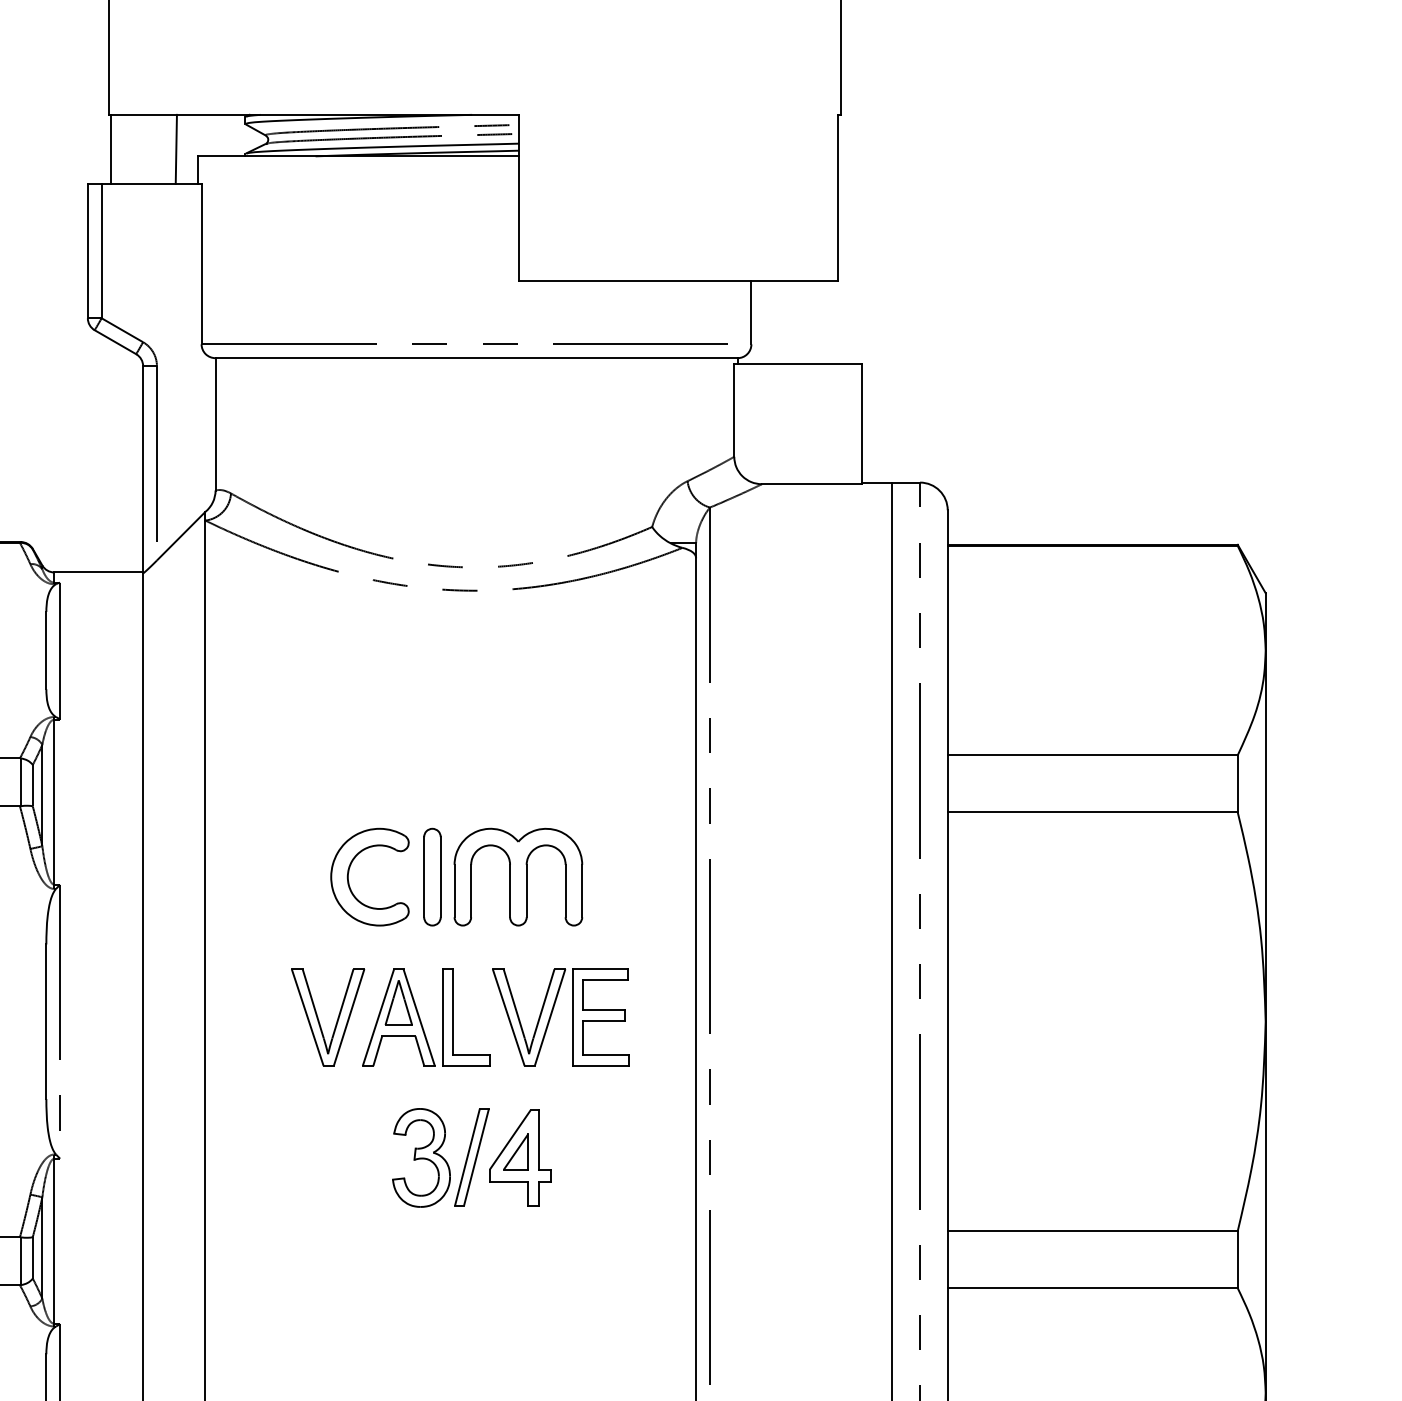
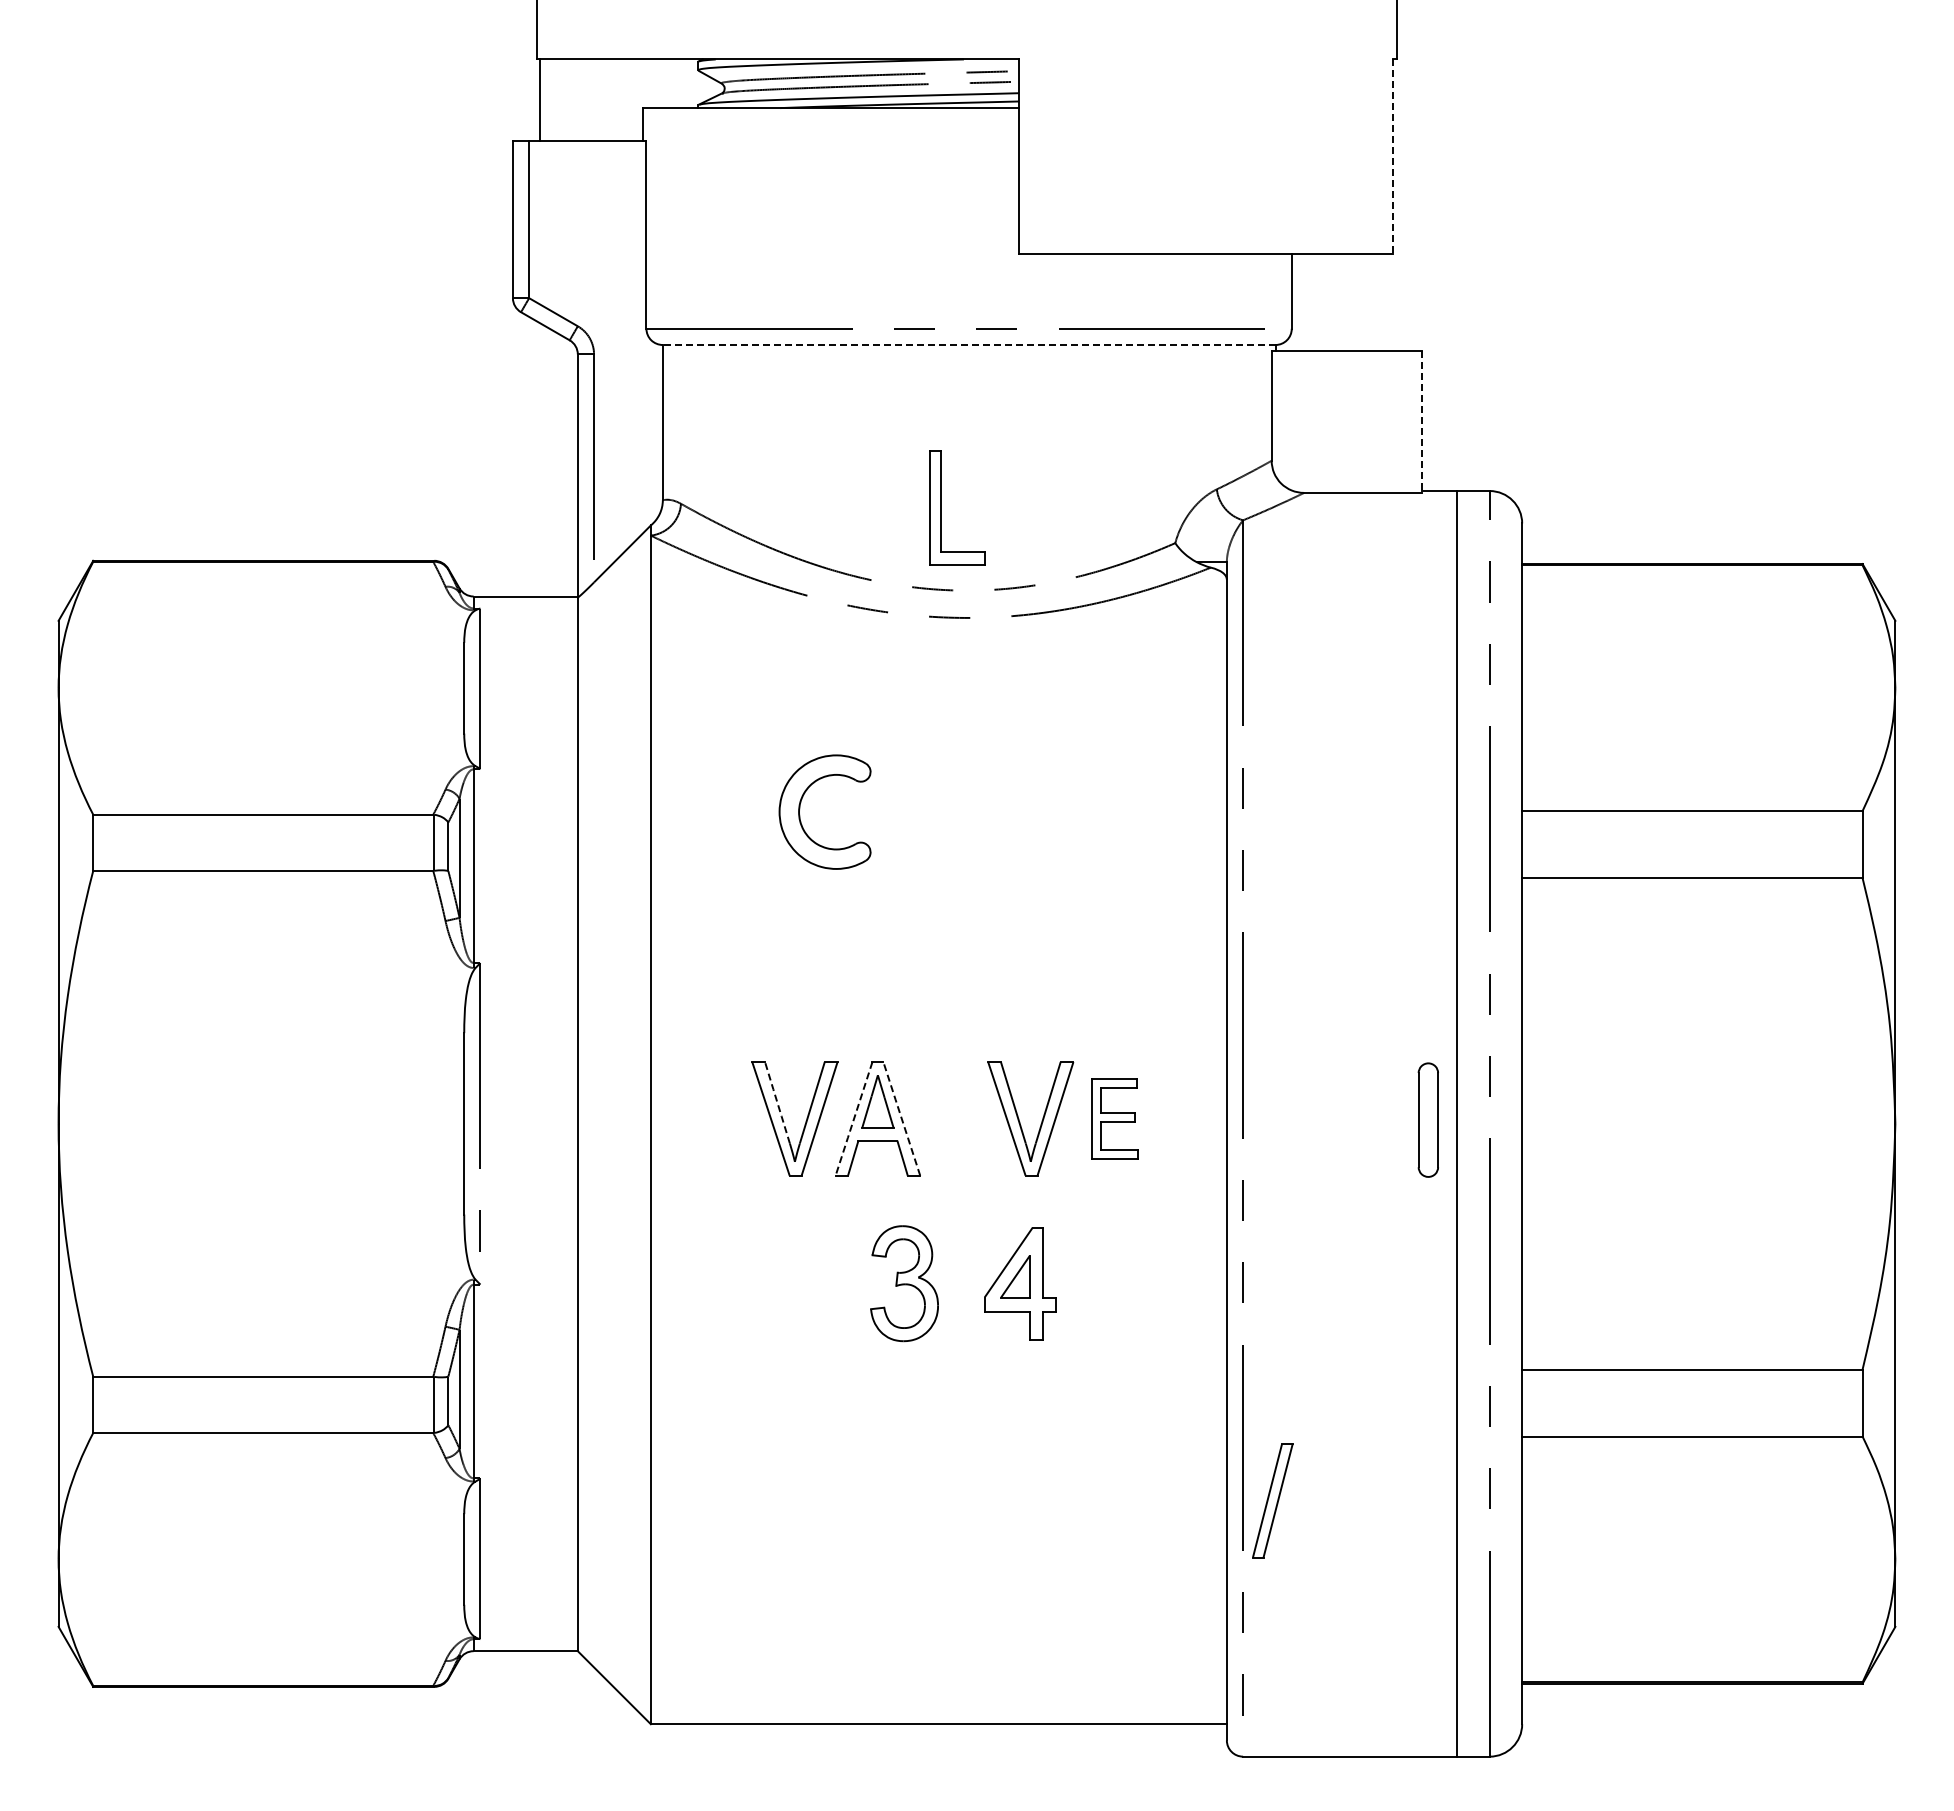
line: (176, 149) -> (616, 99), removed
line: (838, 198) -> (1393, 157), solid -> dashed
line: (475, 358) -> (968, 345), solid -> dashed
line: (861, 424) -> (1421, 422), solid -> dashed
part: (349, 874) -> (800, 808), moved
part: (431, 876) -> (1427, 1119), moved
part: (518, 876) -> (1018, 953), removed
line: (313, 1003) -> (777, 1102), solid -> dashed
line: (378, 1017) -> (854, 1118), solid -> dashed
line: (418, 1017) -> (901, 1118), solid -> dashed
part: (452, 1017) -> (941, 507), moved
part: (601, 1017) -> (1115, 1118), size x0.7
part: (471, 1156) -> (1272, 1500), moved

